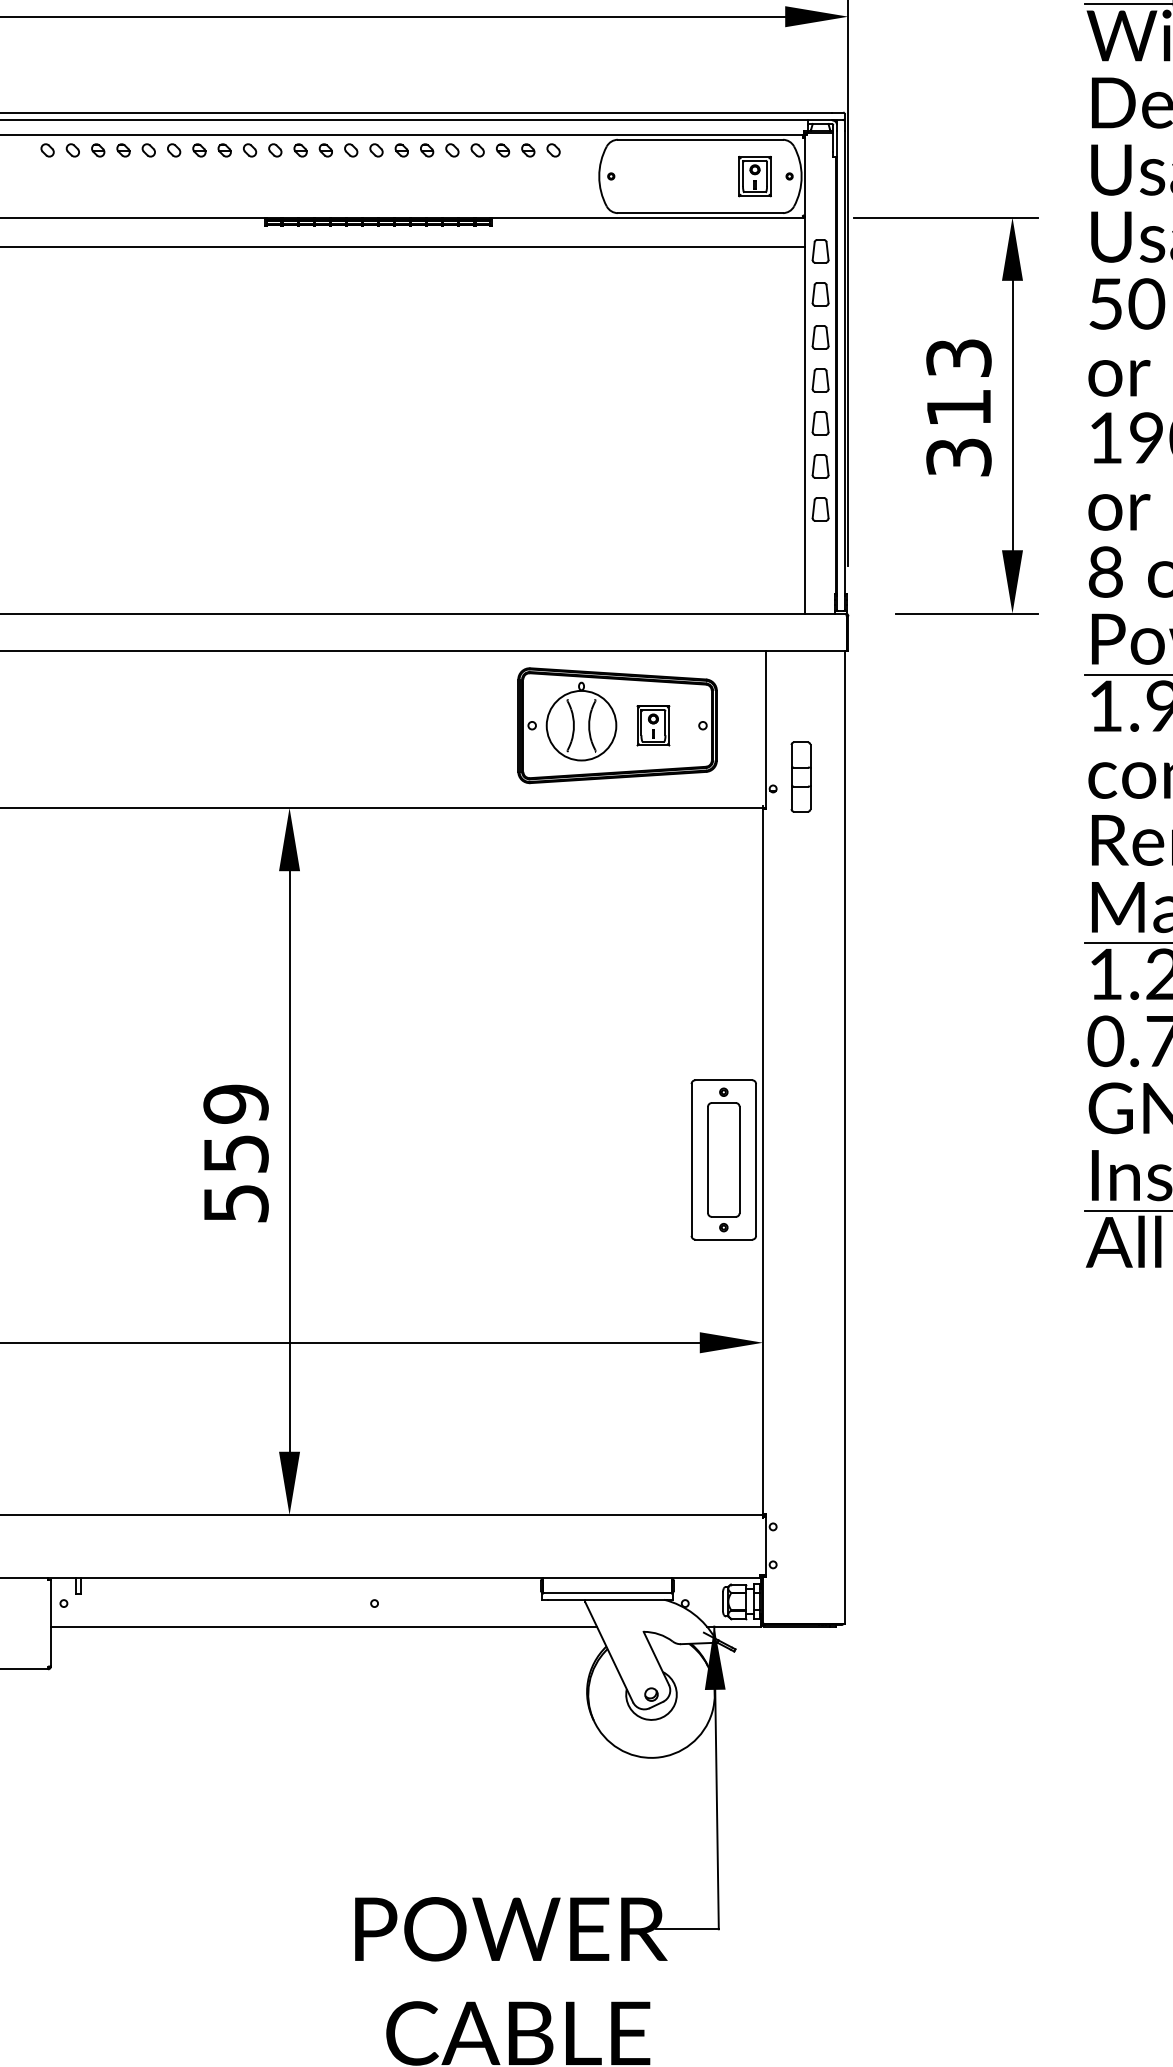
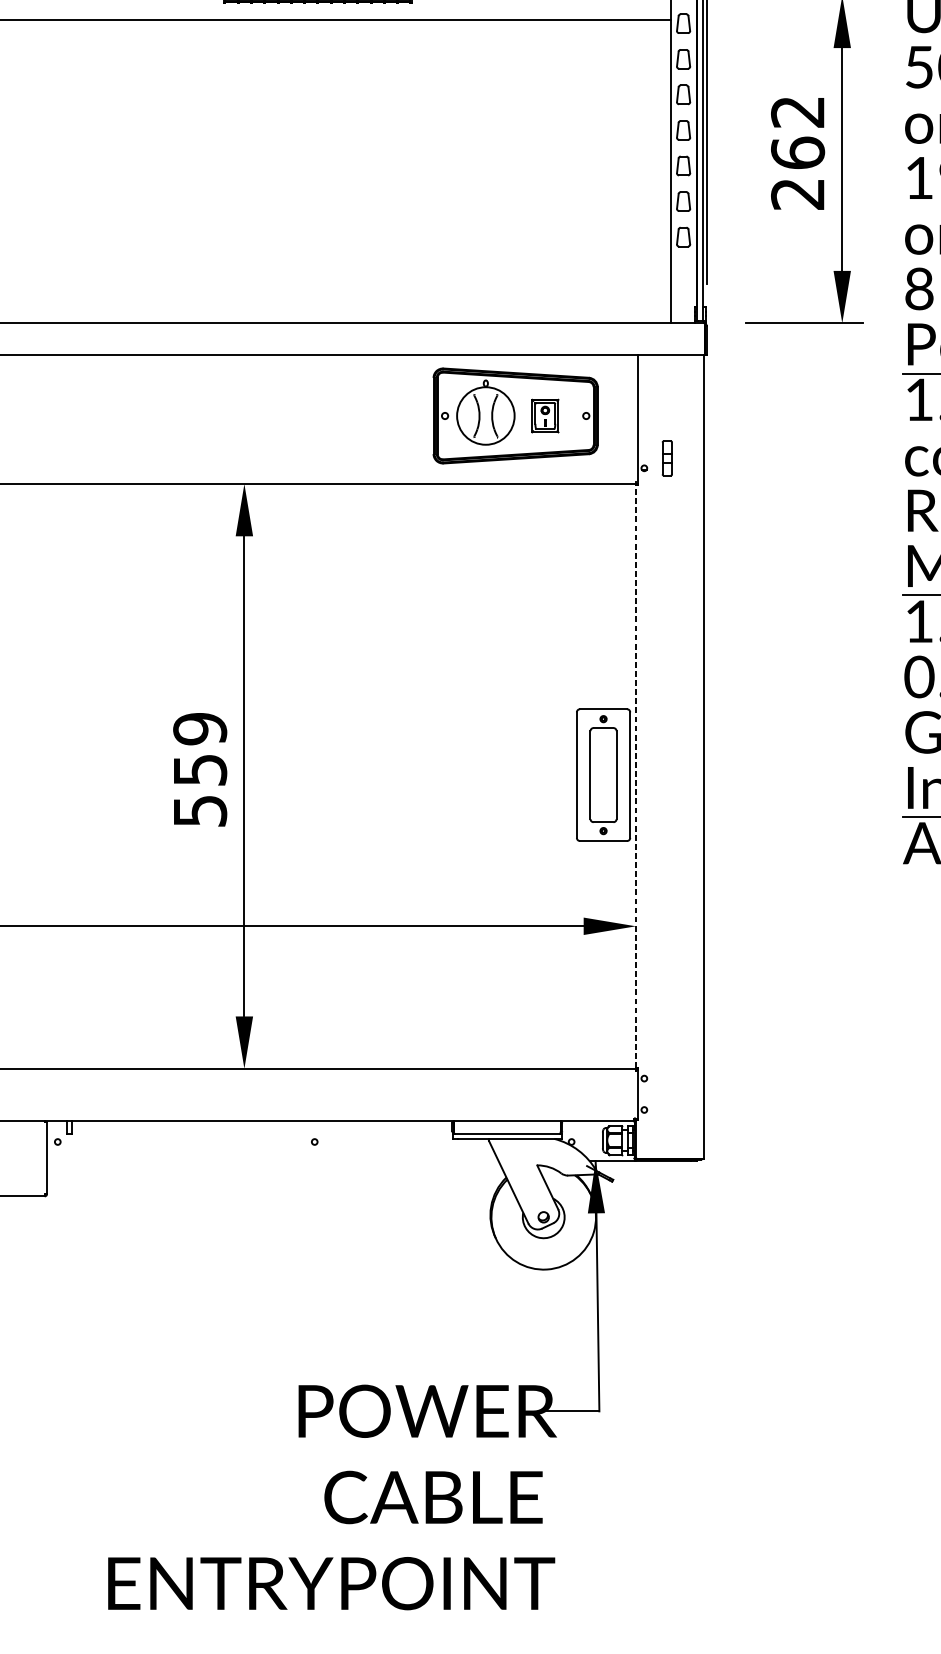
text: (958, 407) -> (797, 152), 313 -> 262
part: (800, 776) -> (666, 458), size x0.6
line: (763, 1161) -> (636, 776), solid -> dashed
line: (323, 1626) -> (272, 1160), removed

